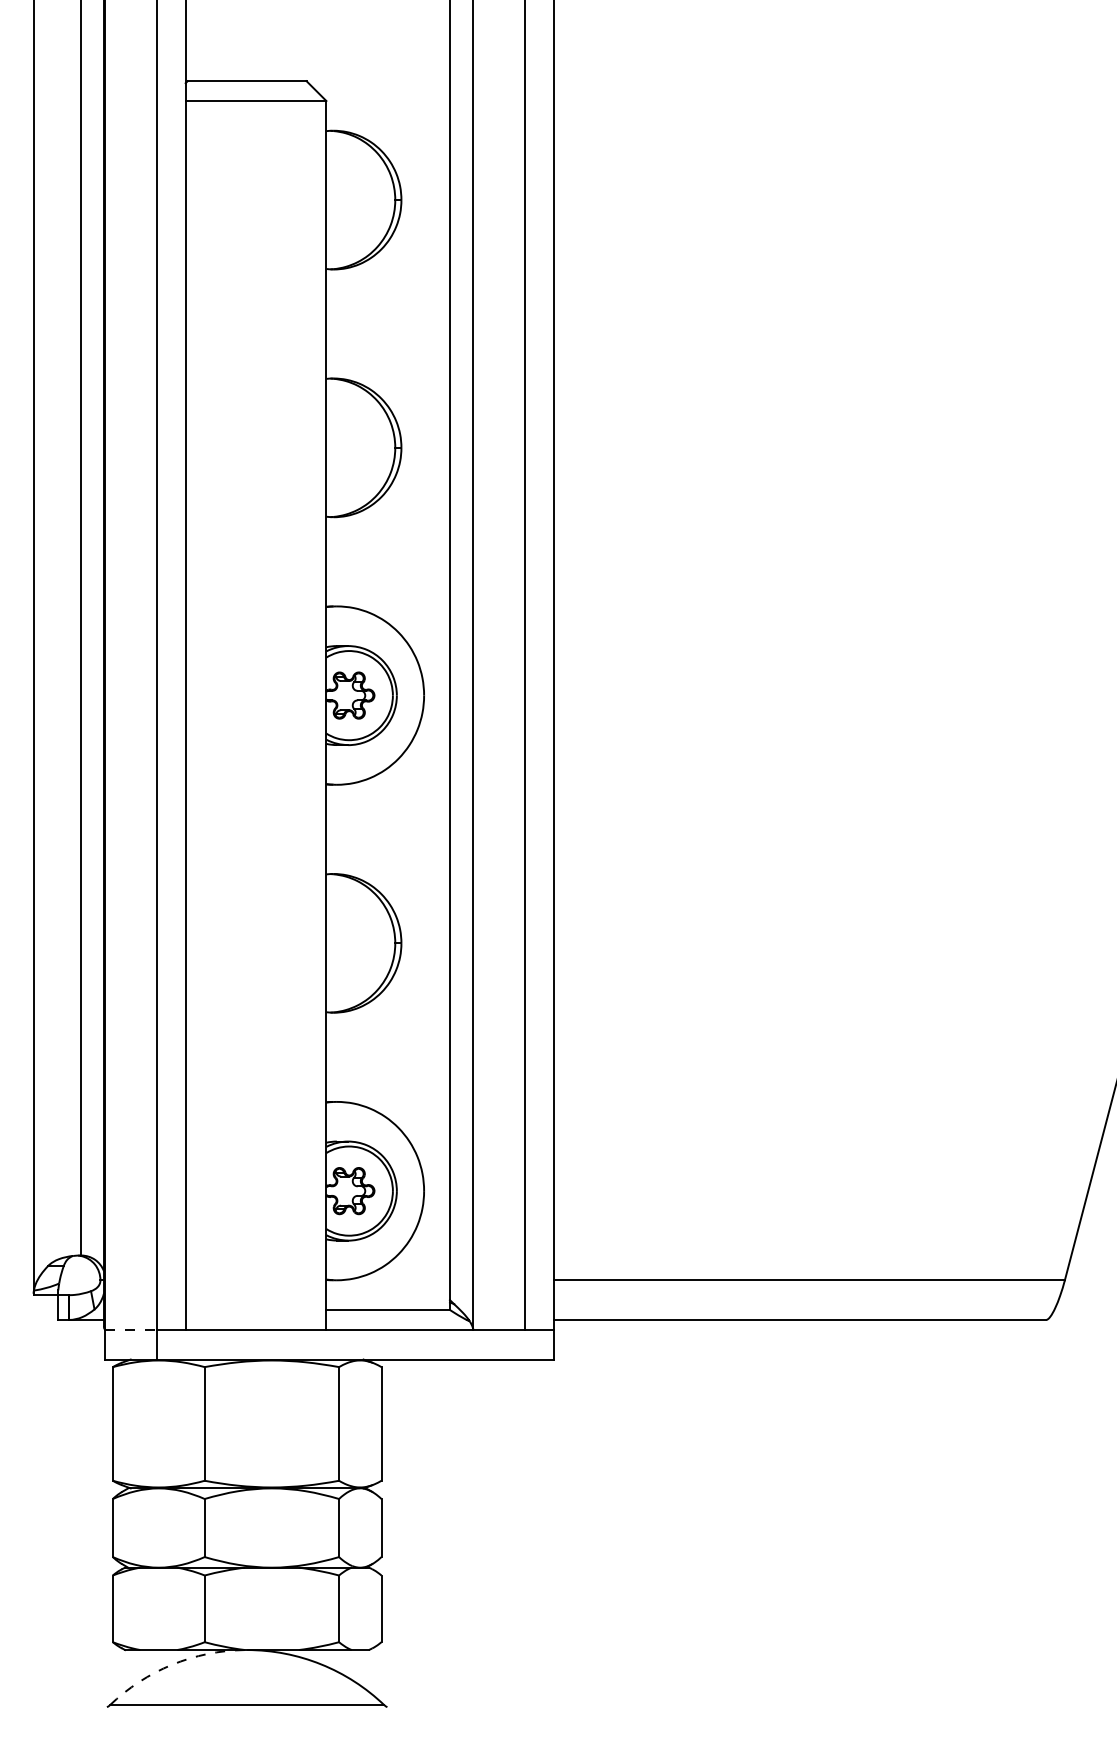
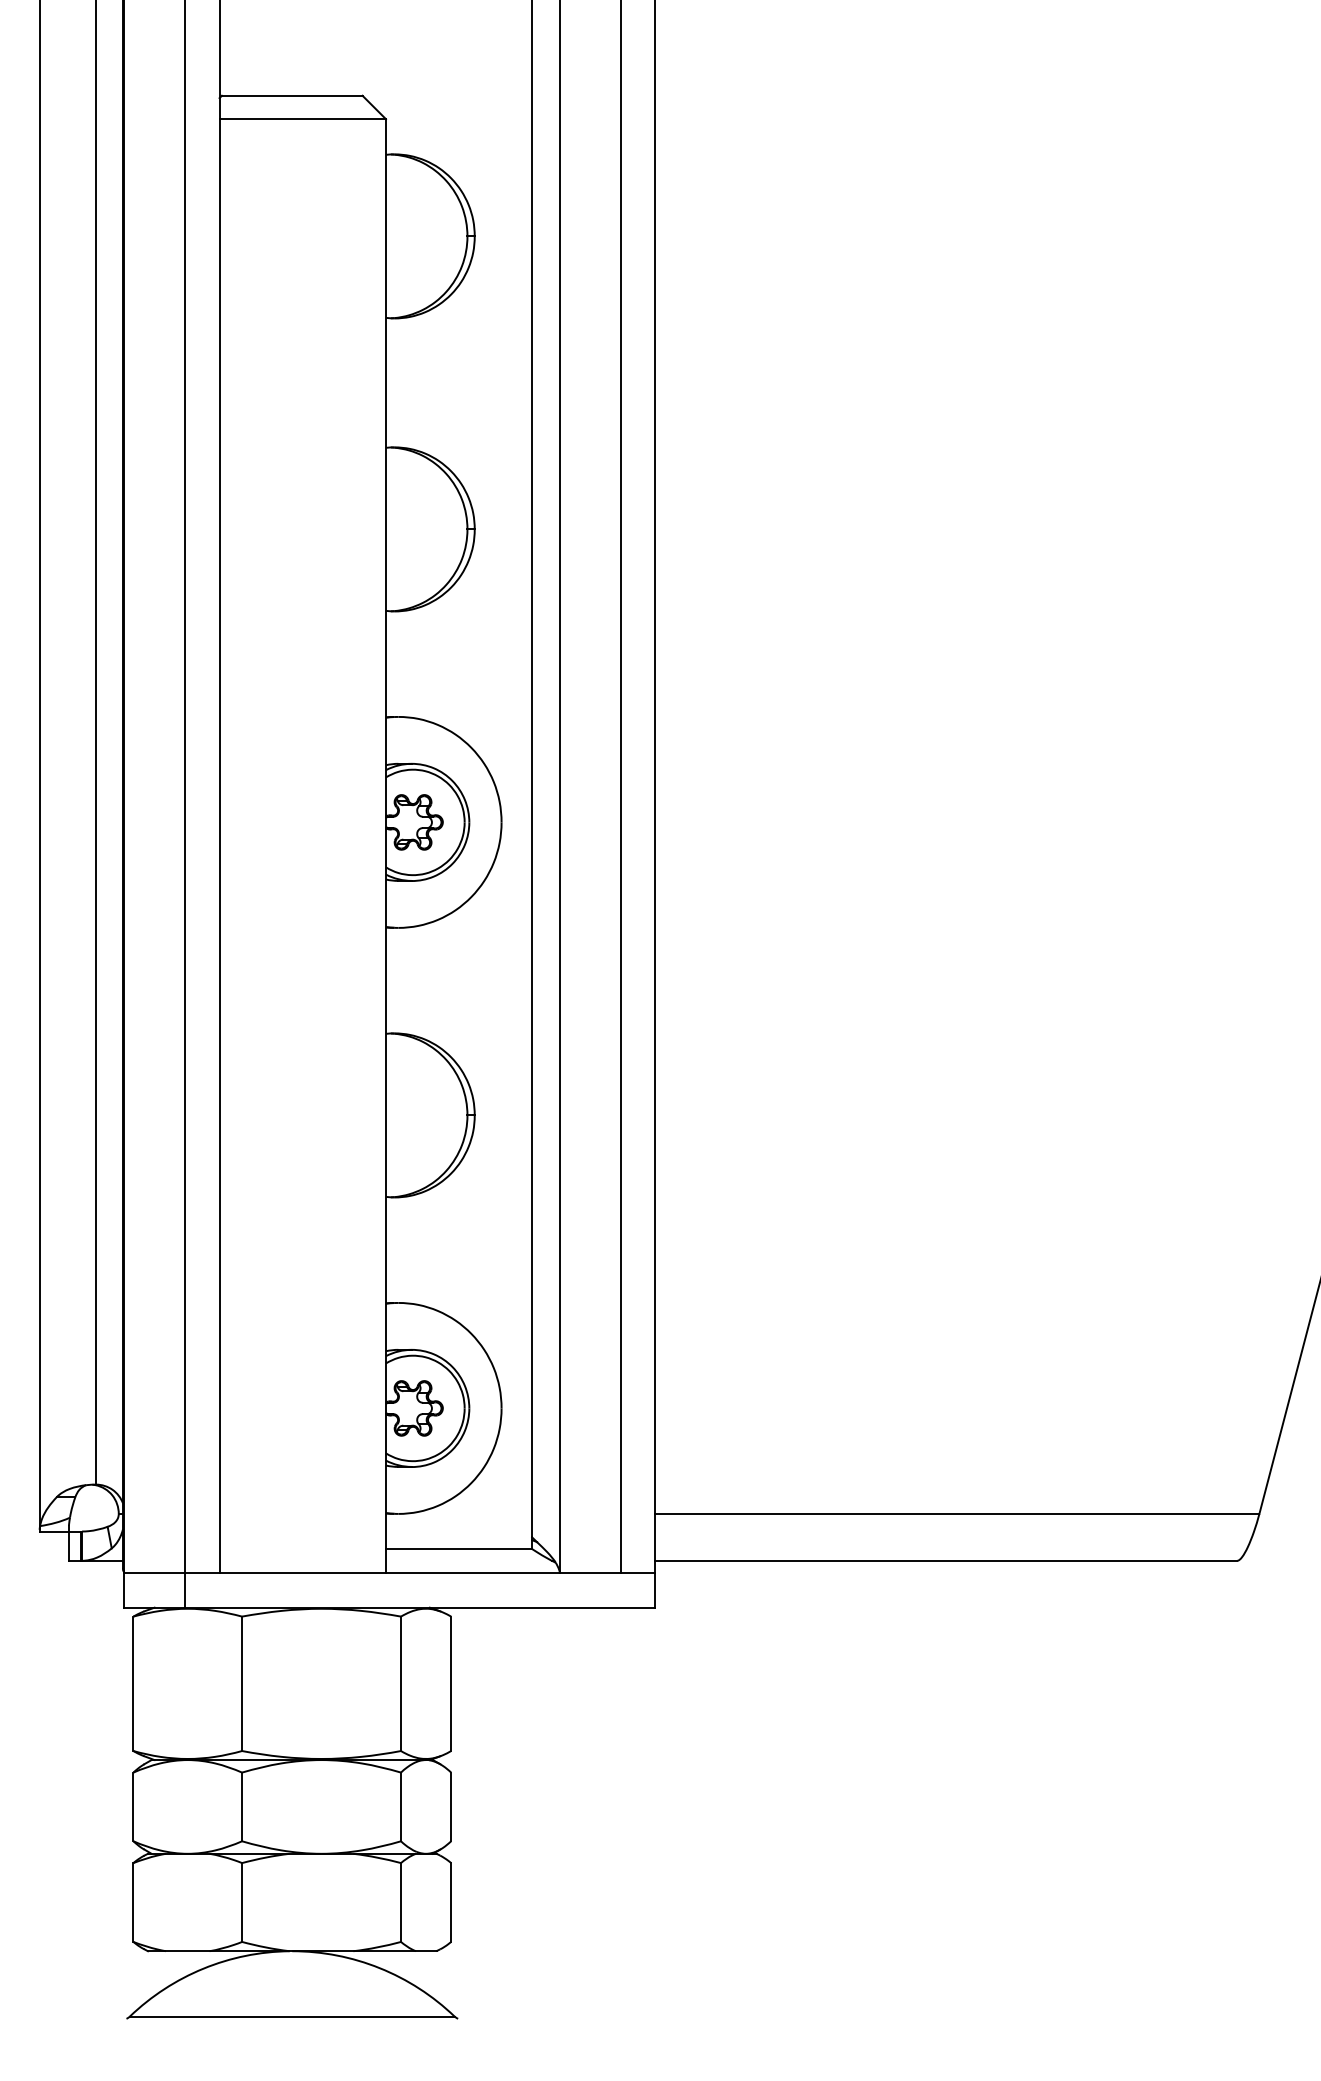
line: (130, 1329) -> (154, 1572), dashed -> solid
arc: (172, 1664) -> (203, 1968), dashed -> solid

